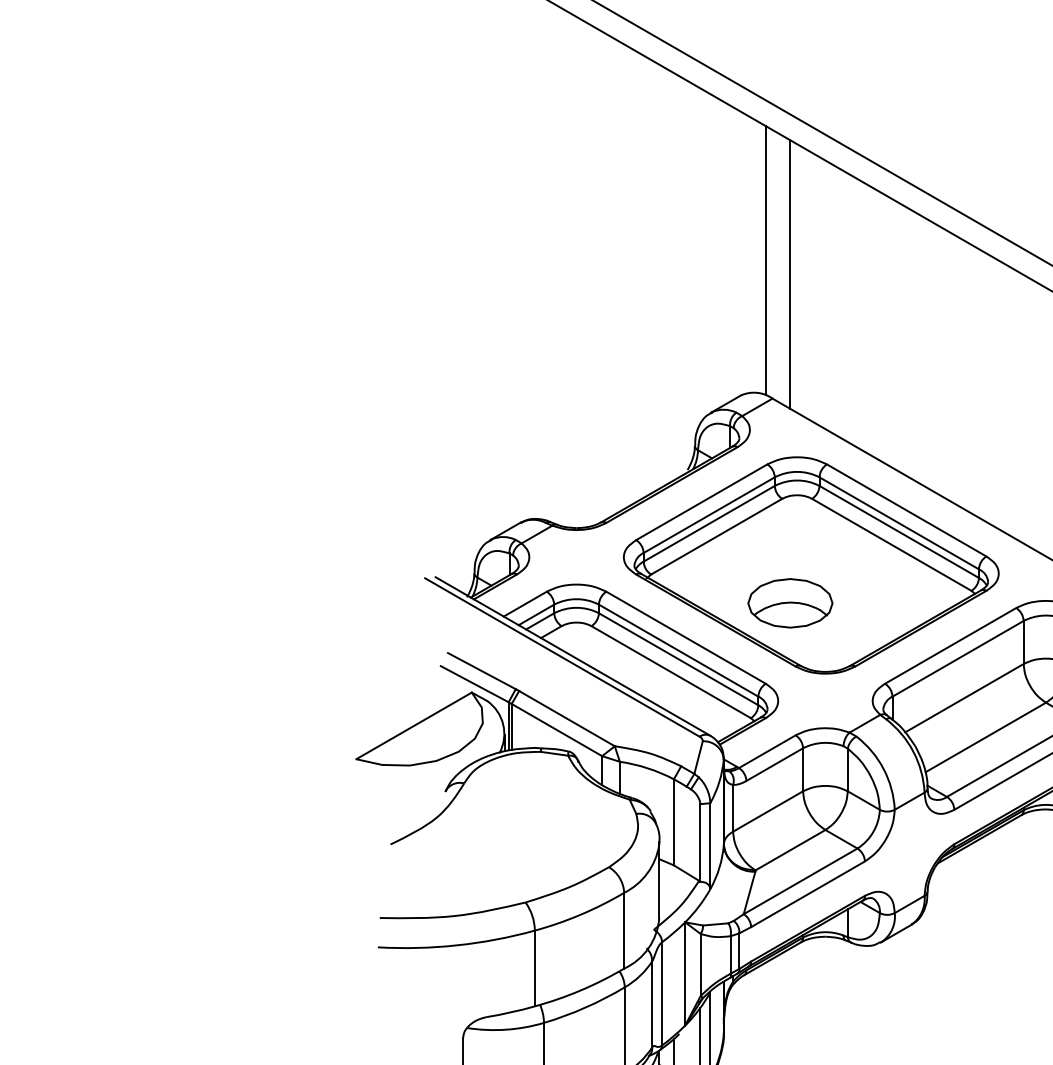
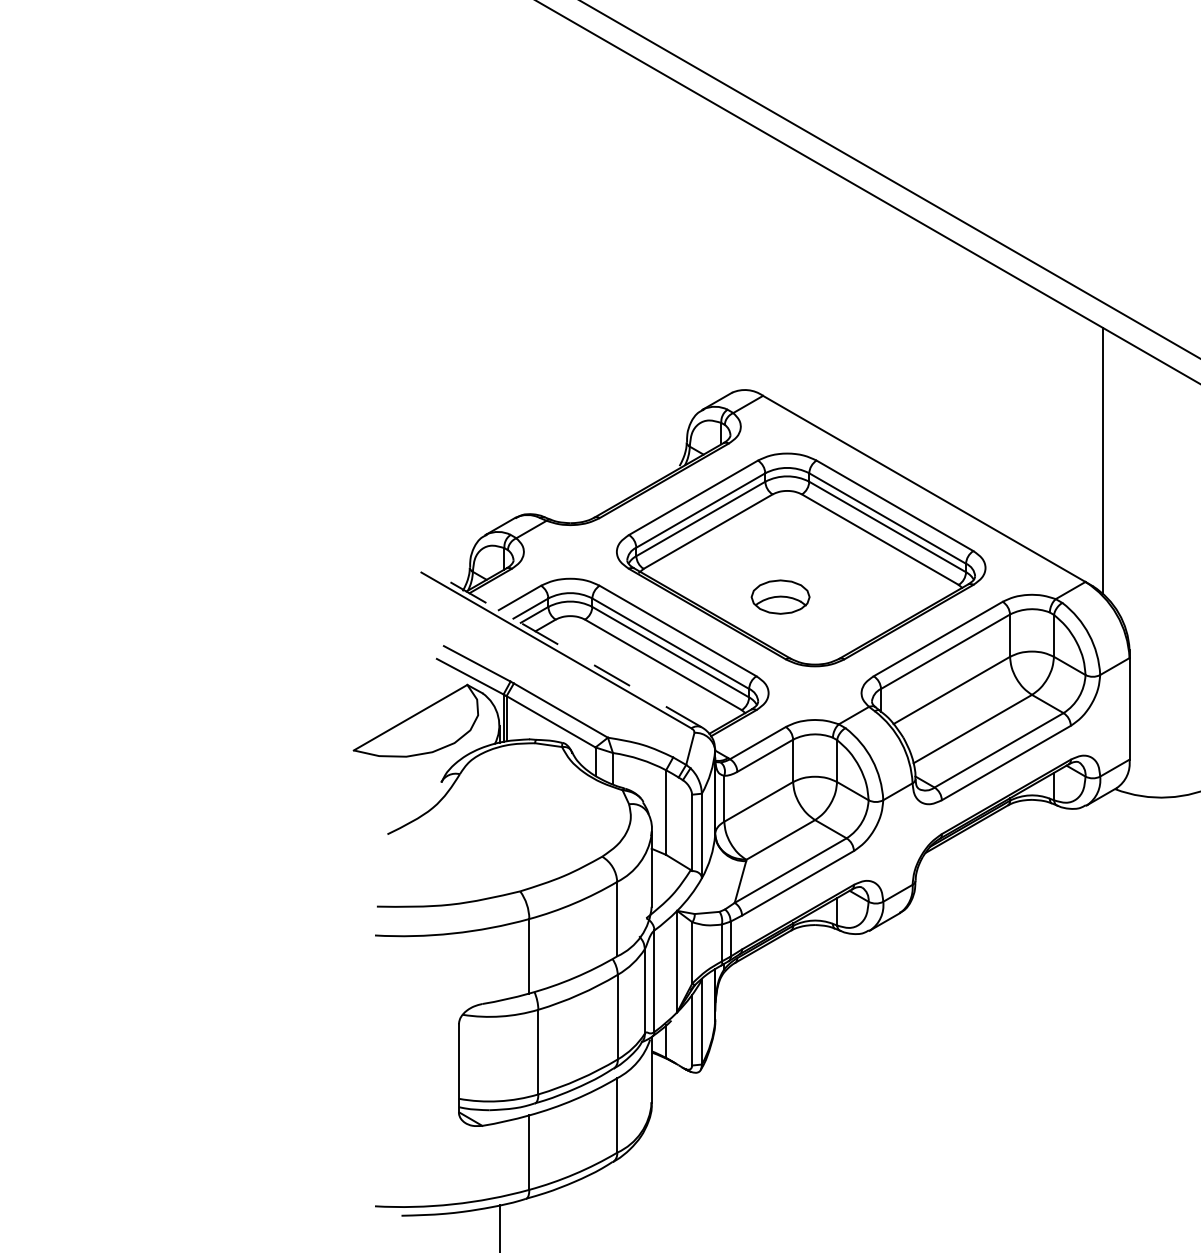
line: (765, 259) -> (756, 259), removed
line: (790, 274) -> (780, 273), removed
part: (790, 602) -> (780, 596), size x0.7
line: (572, 656) -> (566, 649), solid -> dashed

